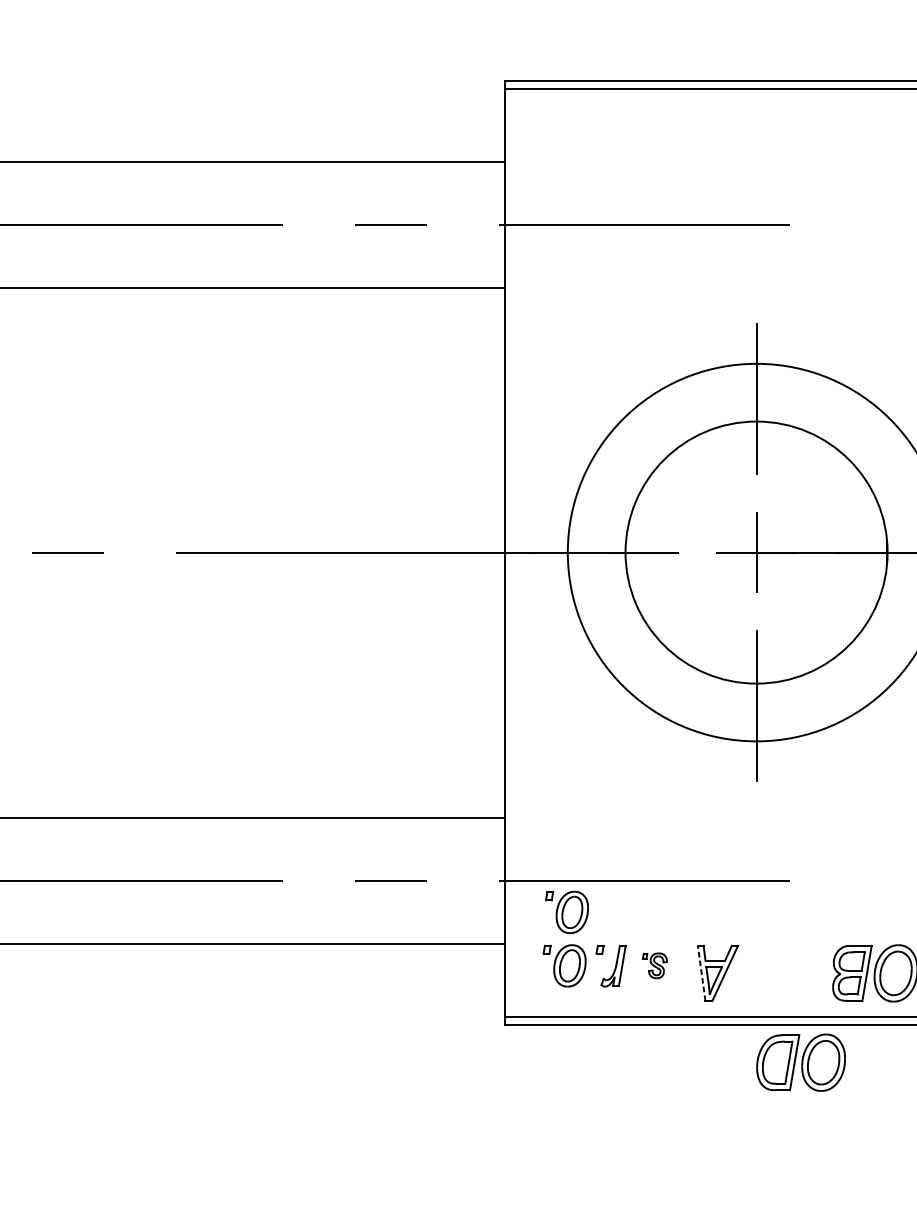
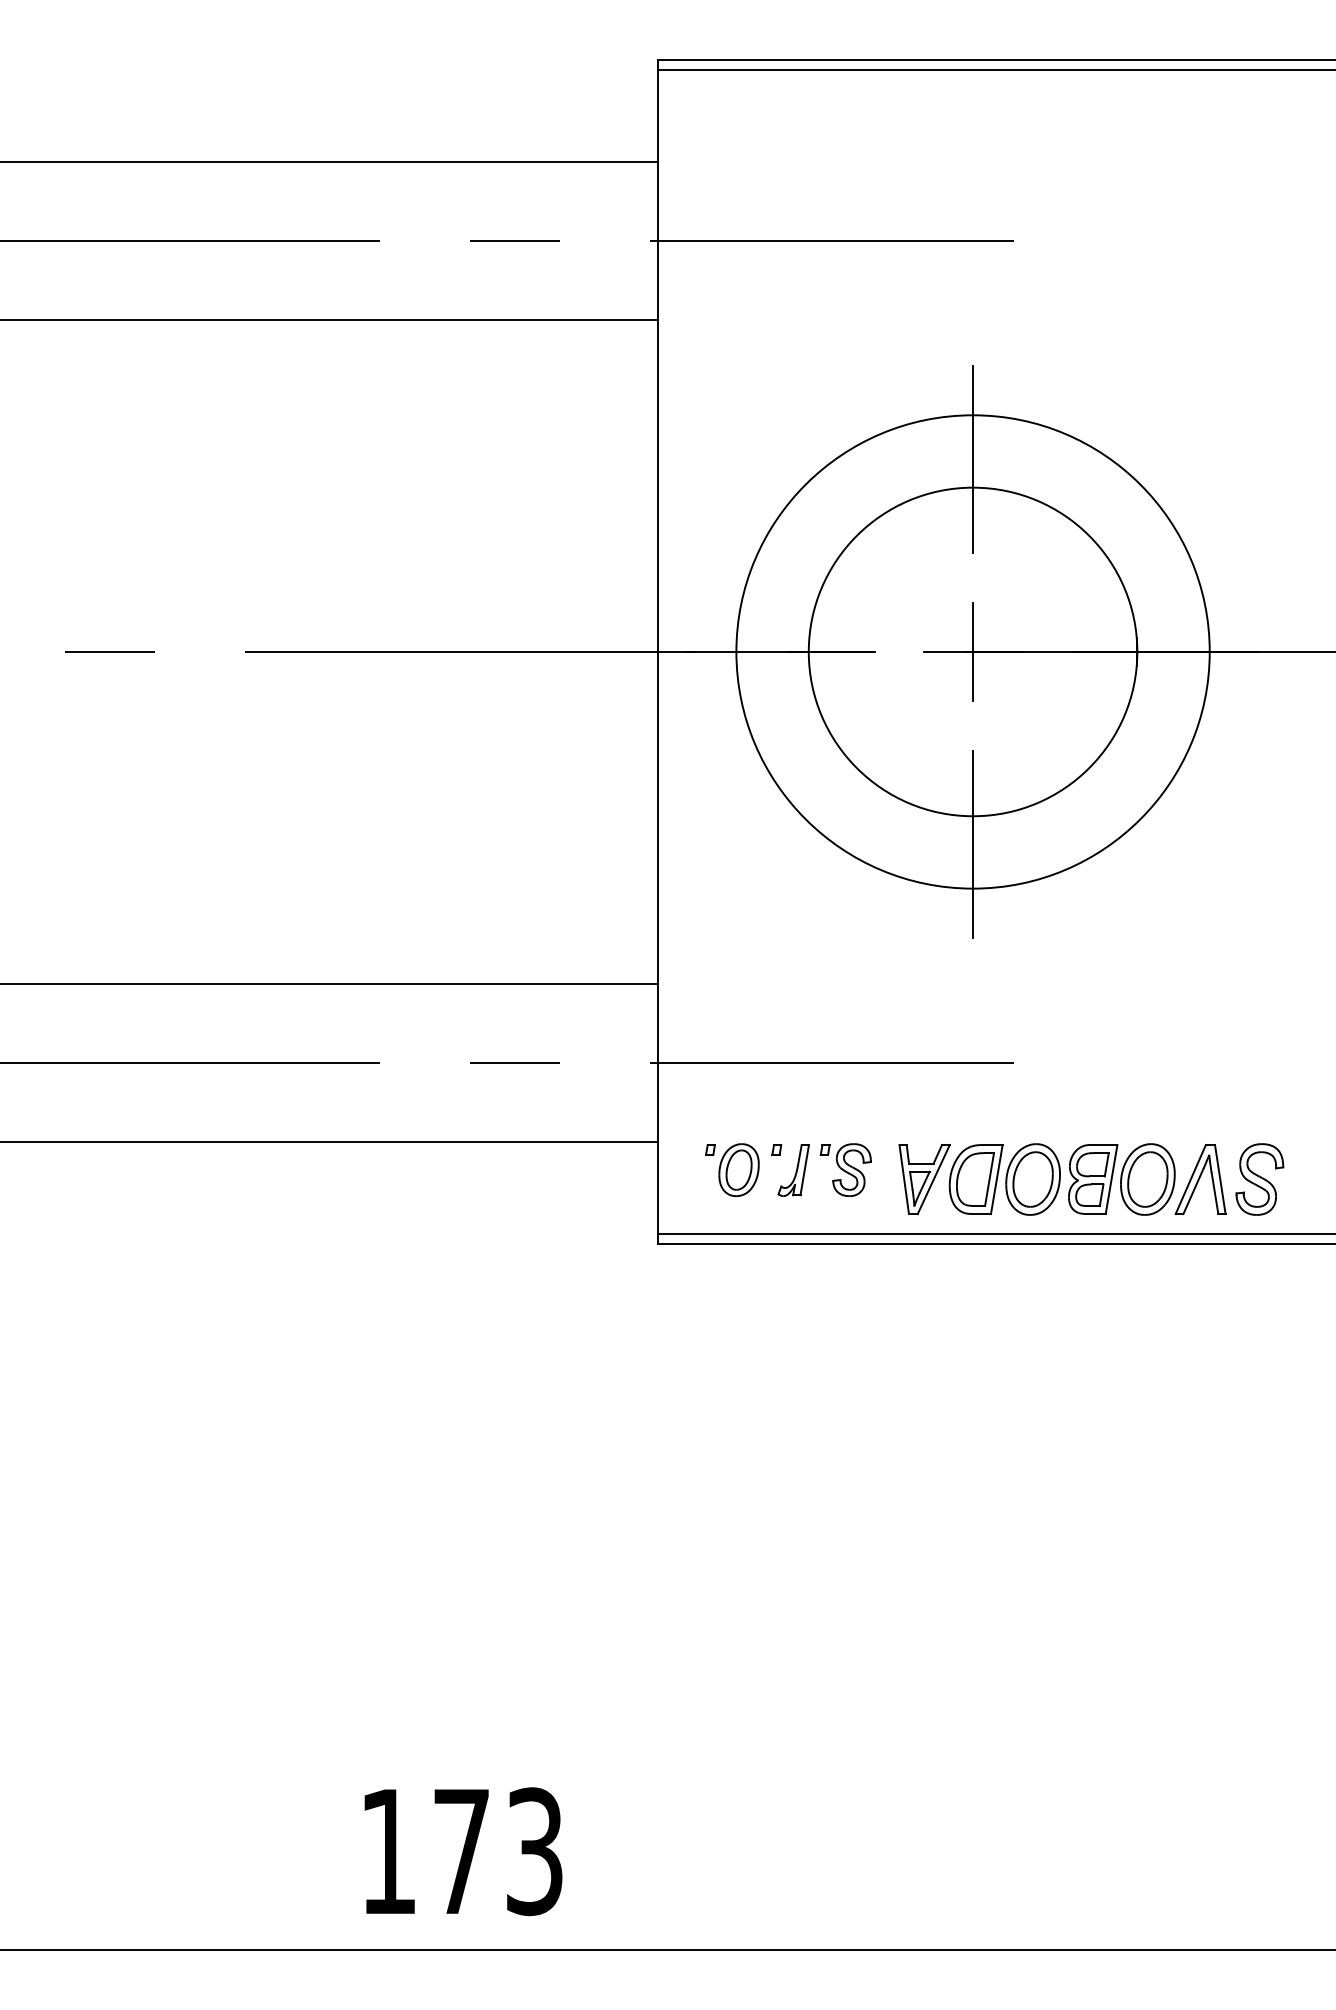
part: (567, 911) -> (735, 1102), removed
part: (654, 965) -> (845, 1169), size x1.67
line: (701, 973) -> (904, 1179), dashed -> solid
part: (800, 1062) -> (1004, 1179), moved

